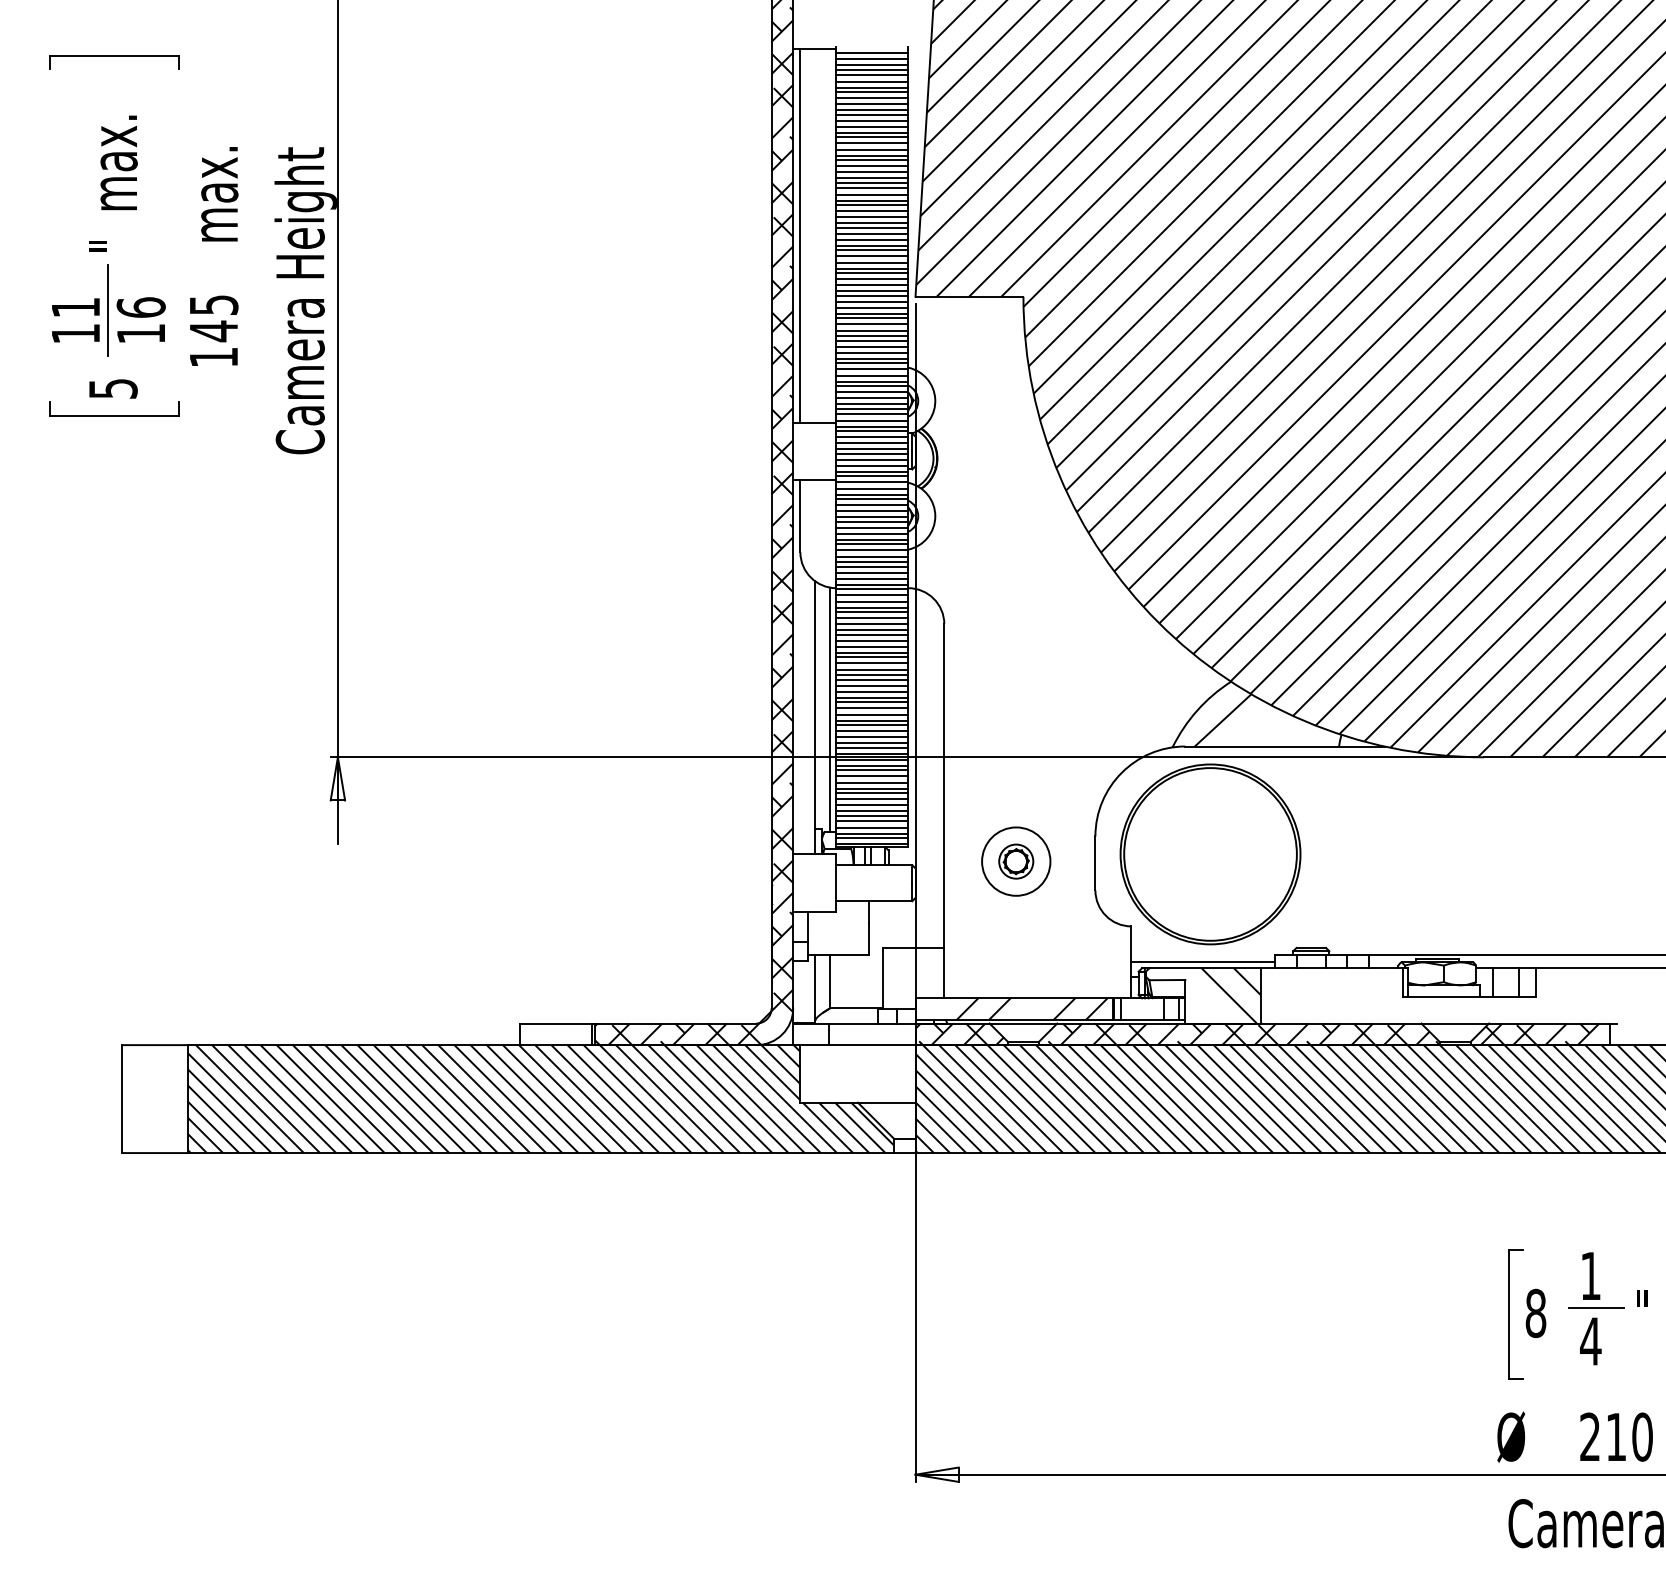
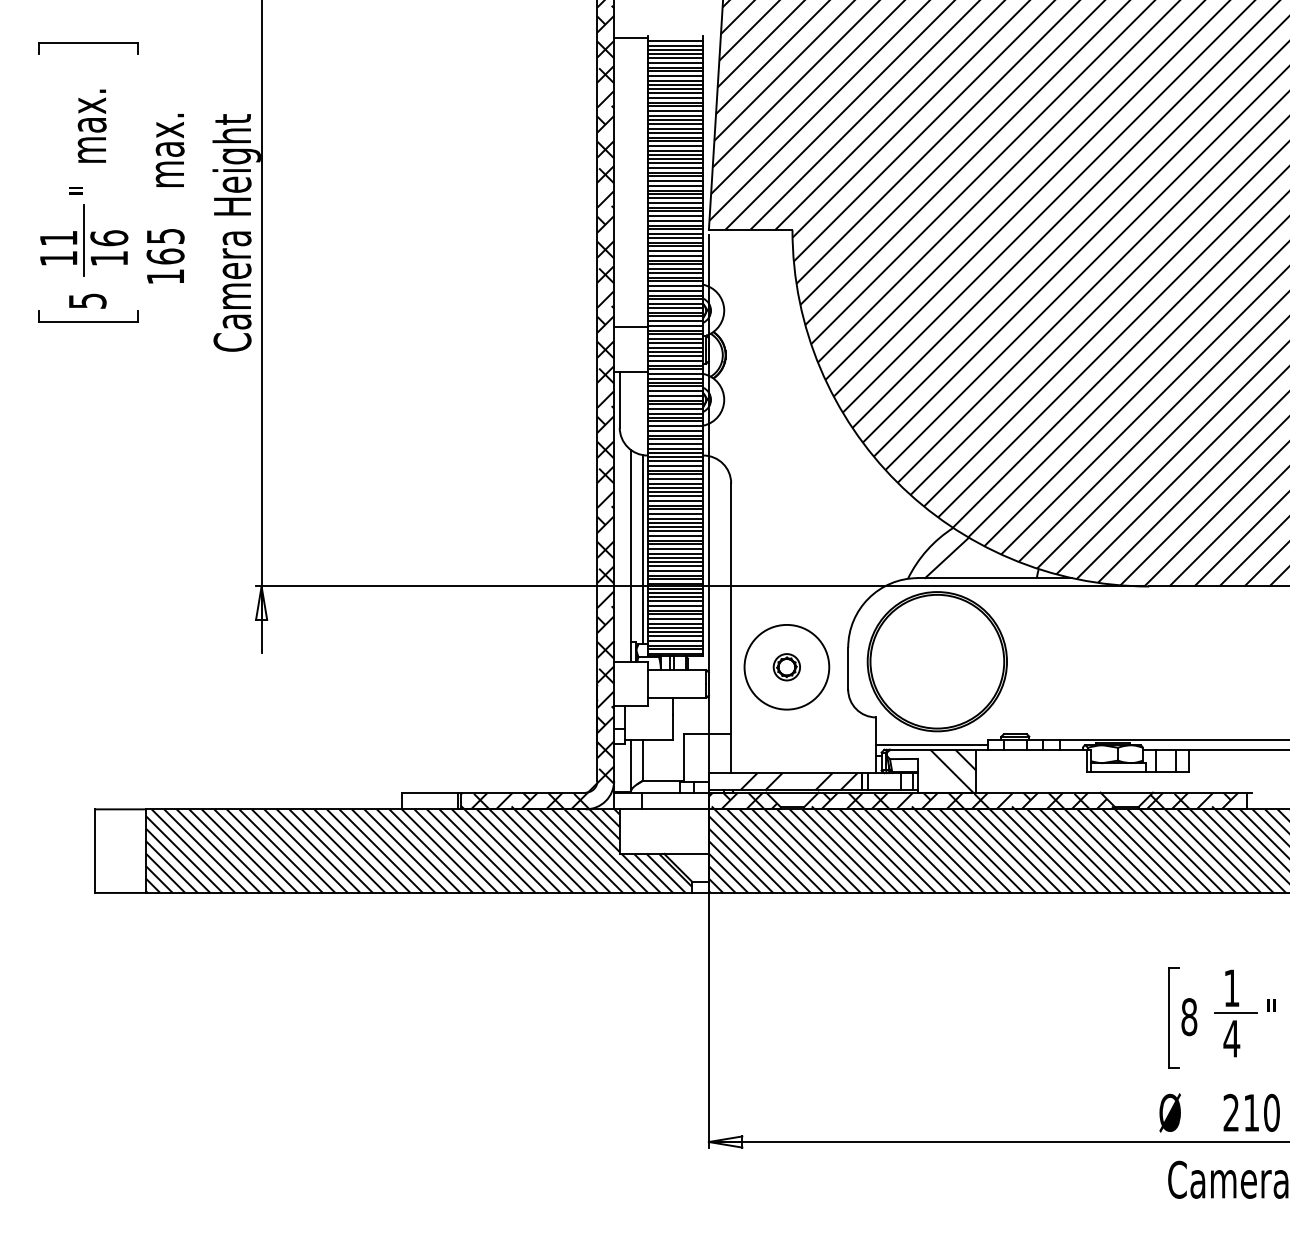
line: (800, 235) -> (619, 182), removed
text: (213, 331) -> (165, 256), 145 -> 165
circle: (1015, 860) -> (786, 666), size x1.6

